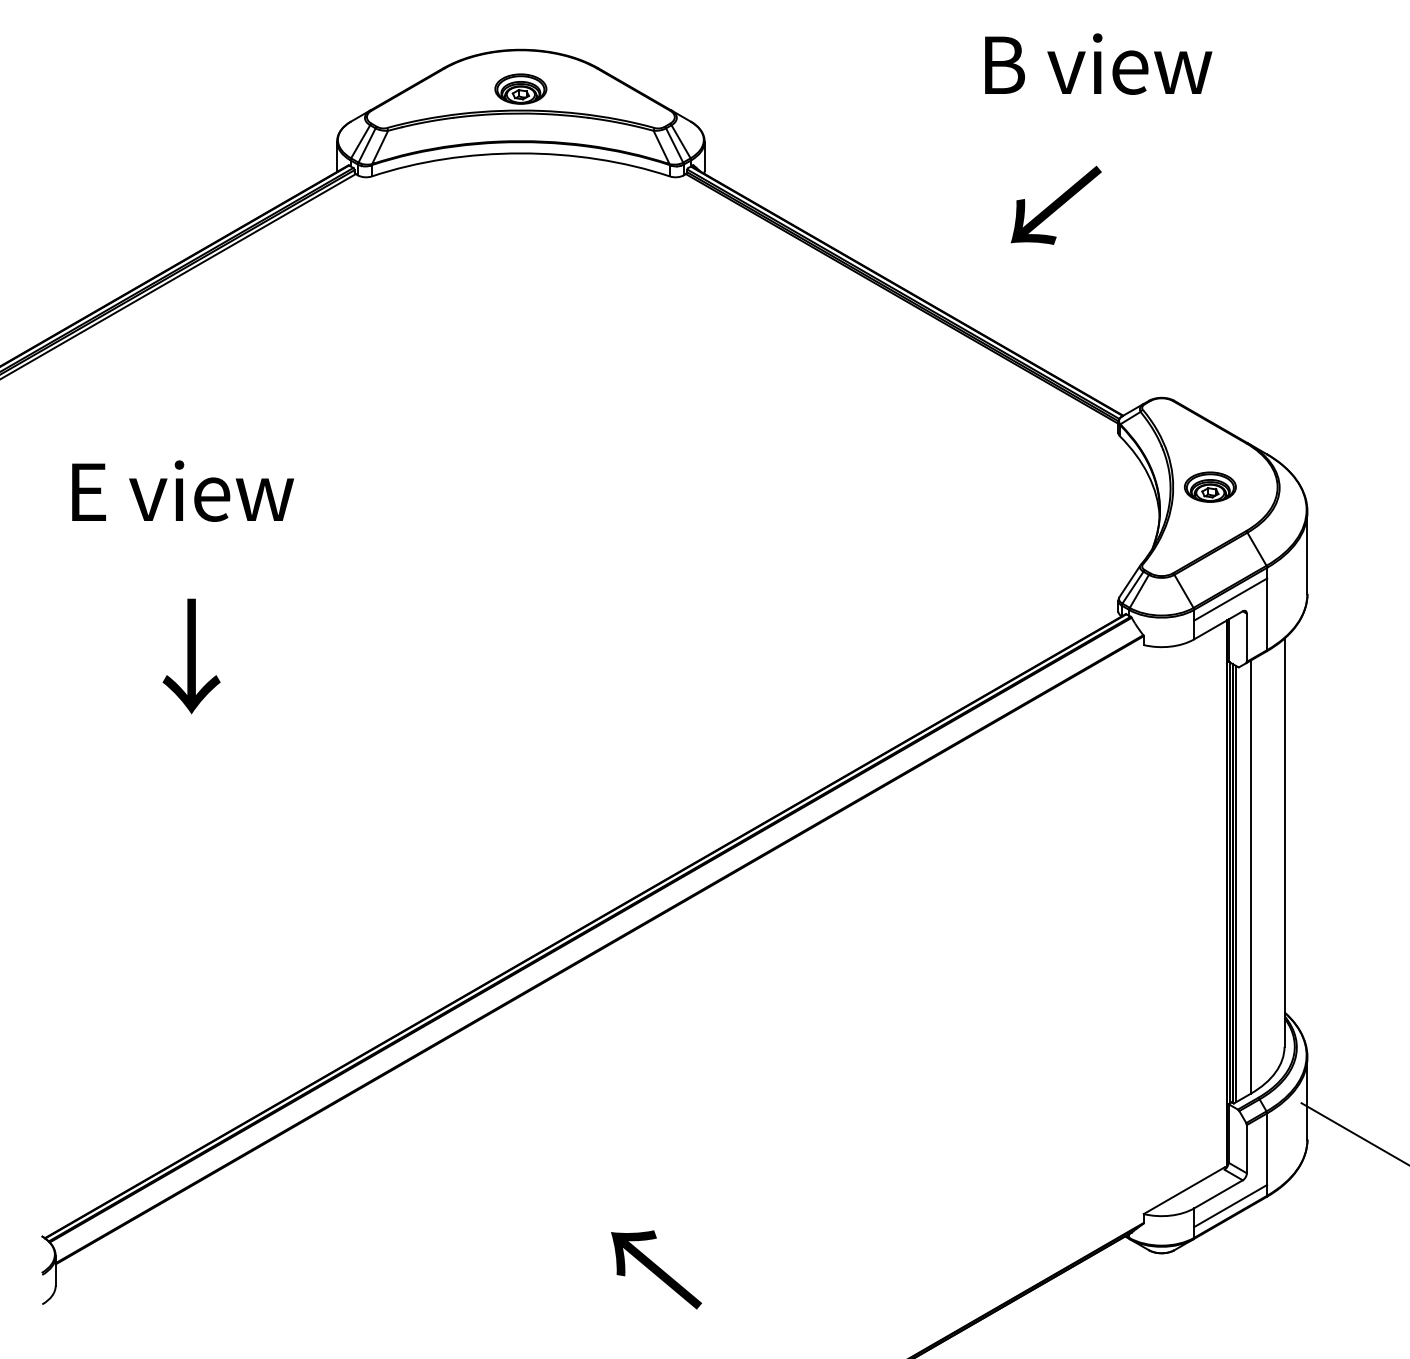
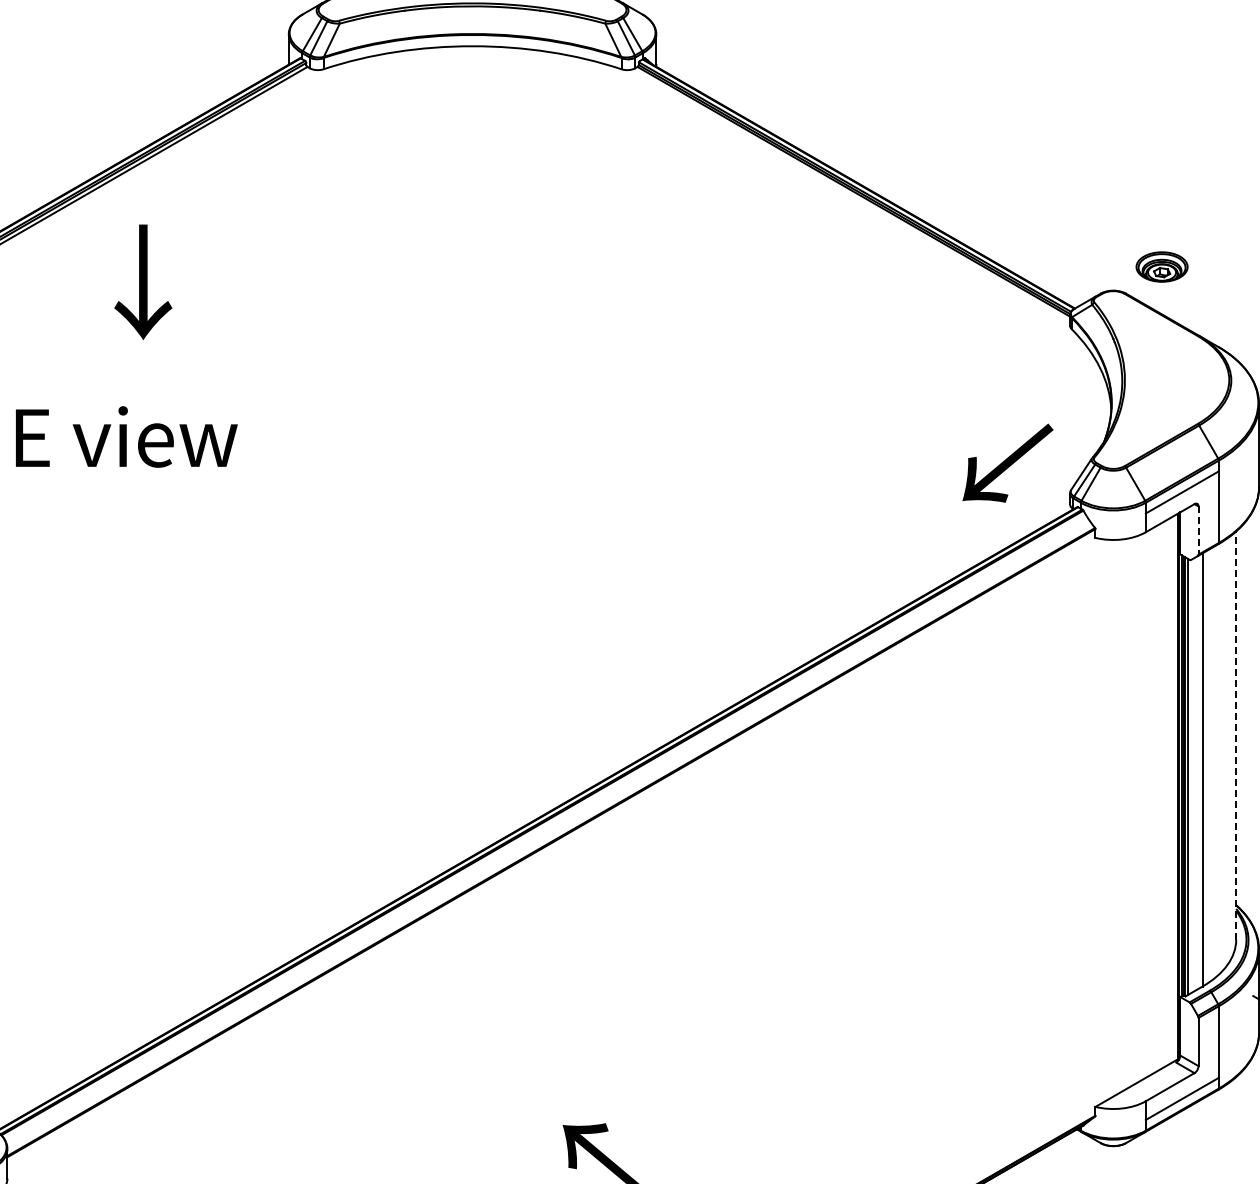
text: (1055, 204) -> (1007, 462), moved
part: (1210, 486) -> (1162, 266), moved
text: (182, 490) -> (126, 436), moved
line: (1246, 638) -> (1198, 531), solid -> dashed
text: (191, 656) -> (143, 282), moved
line: (1284, 842) -> (1236, 735), solid -> dashed

